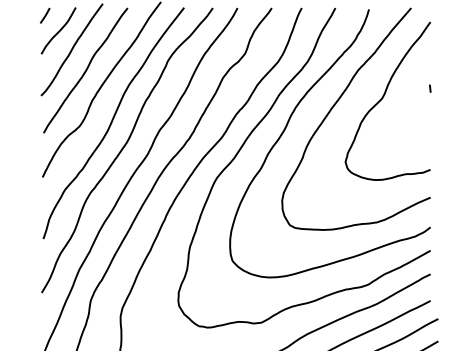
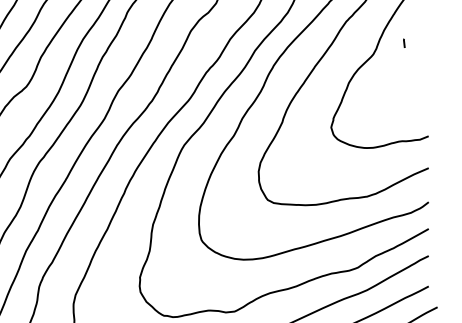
line: (430, 88) -> (404, 43), moved

